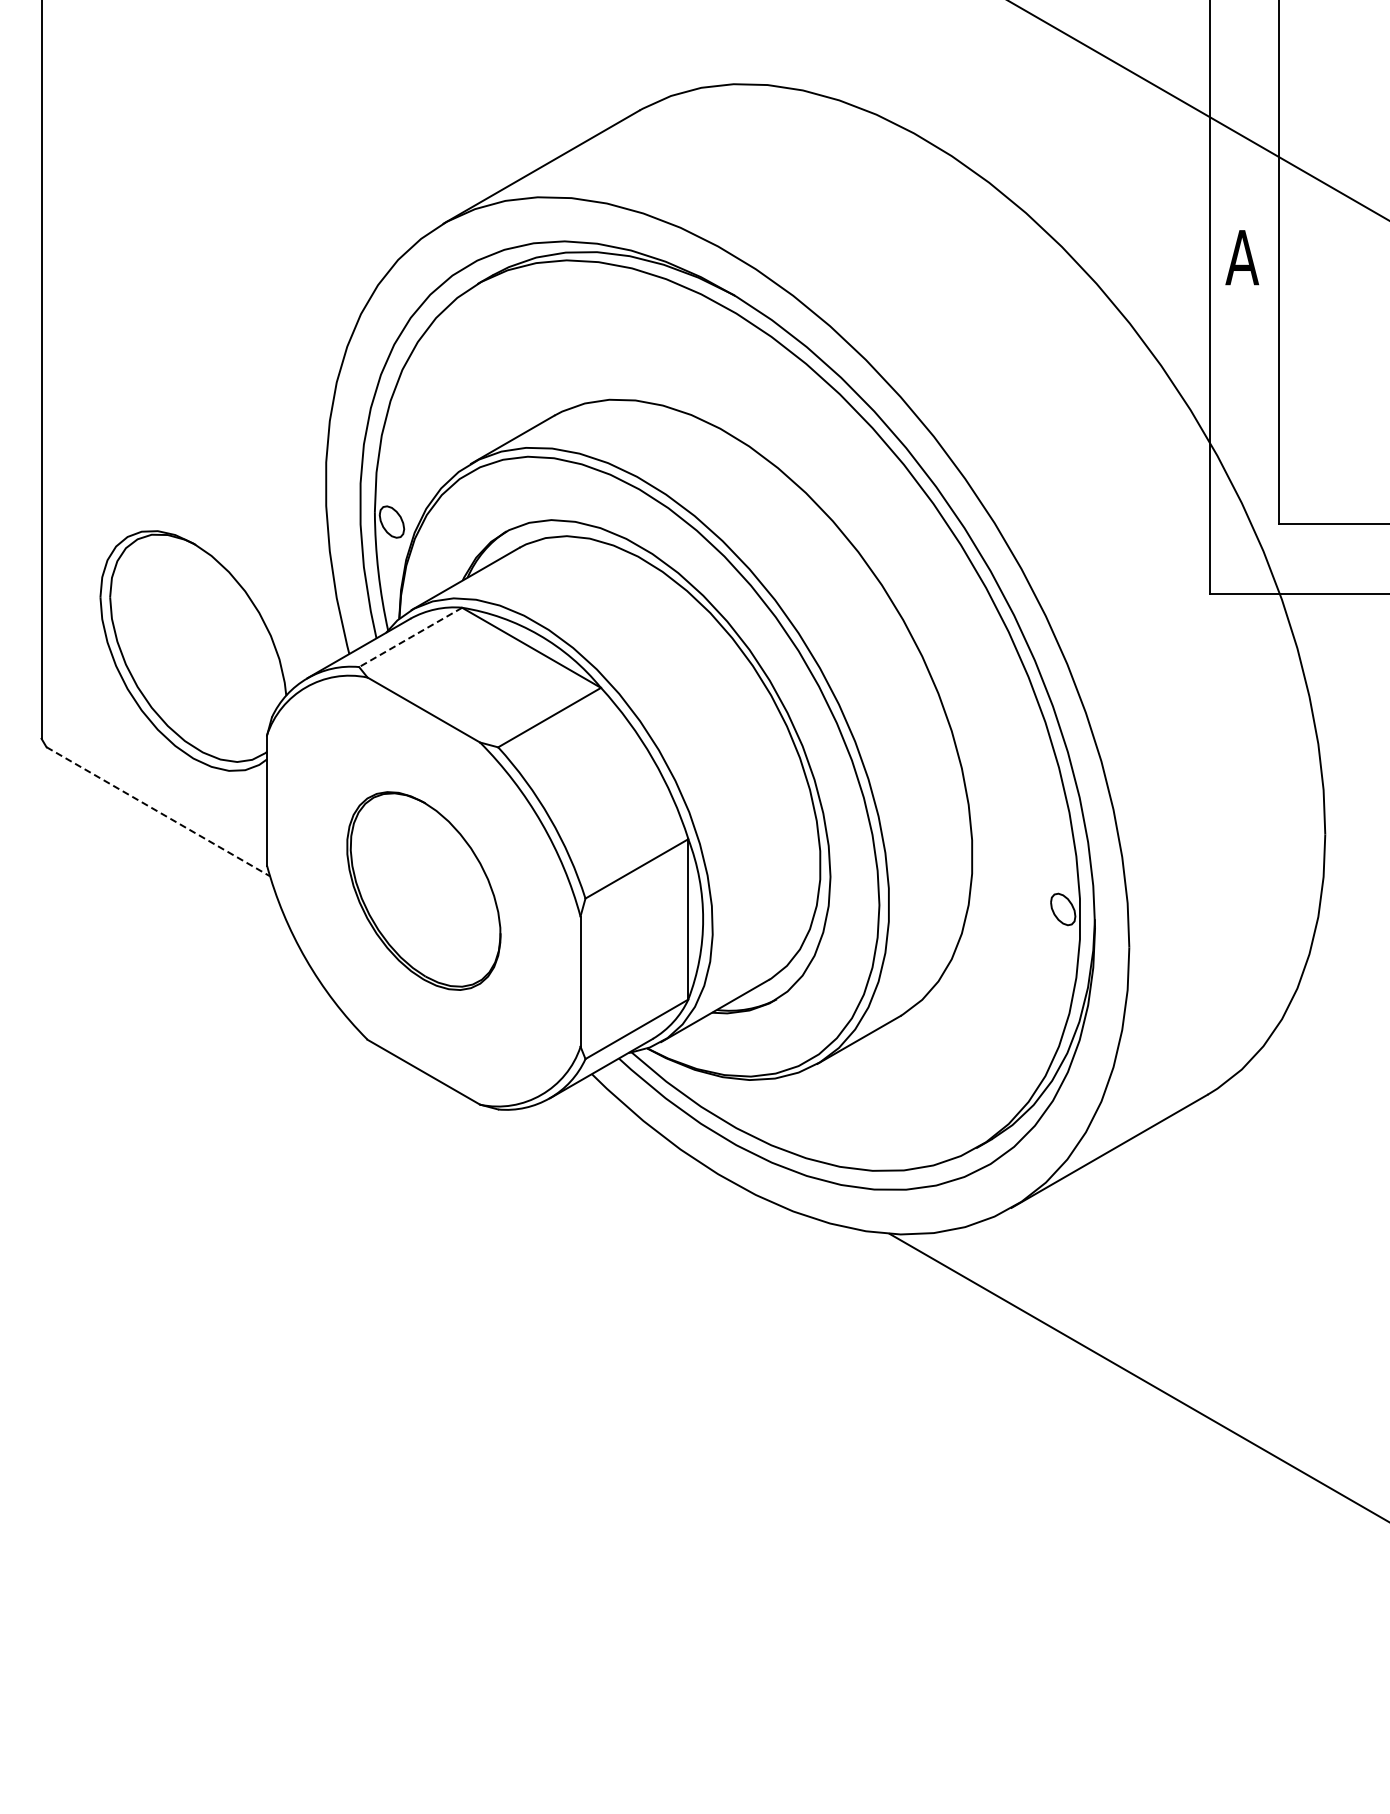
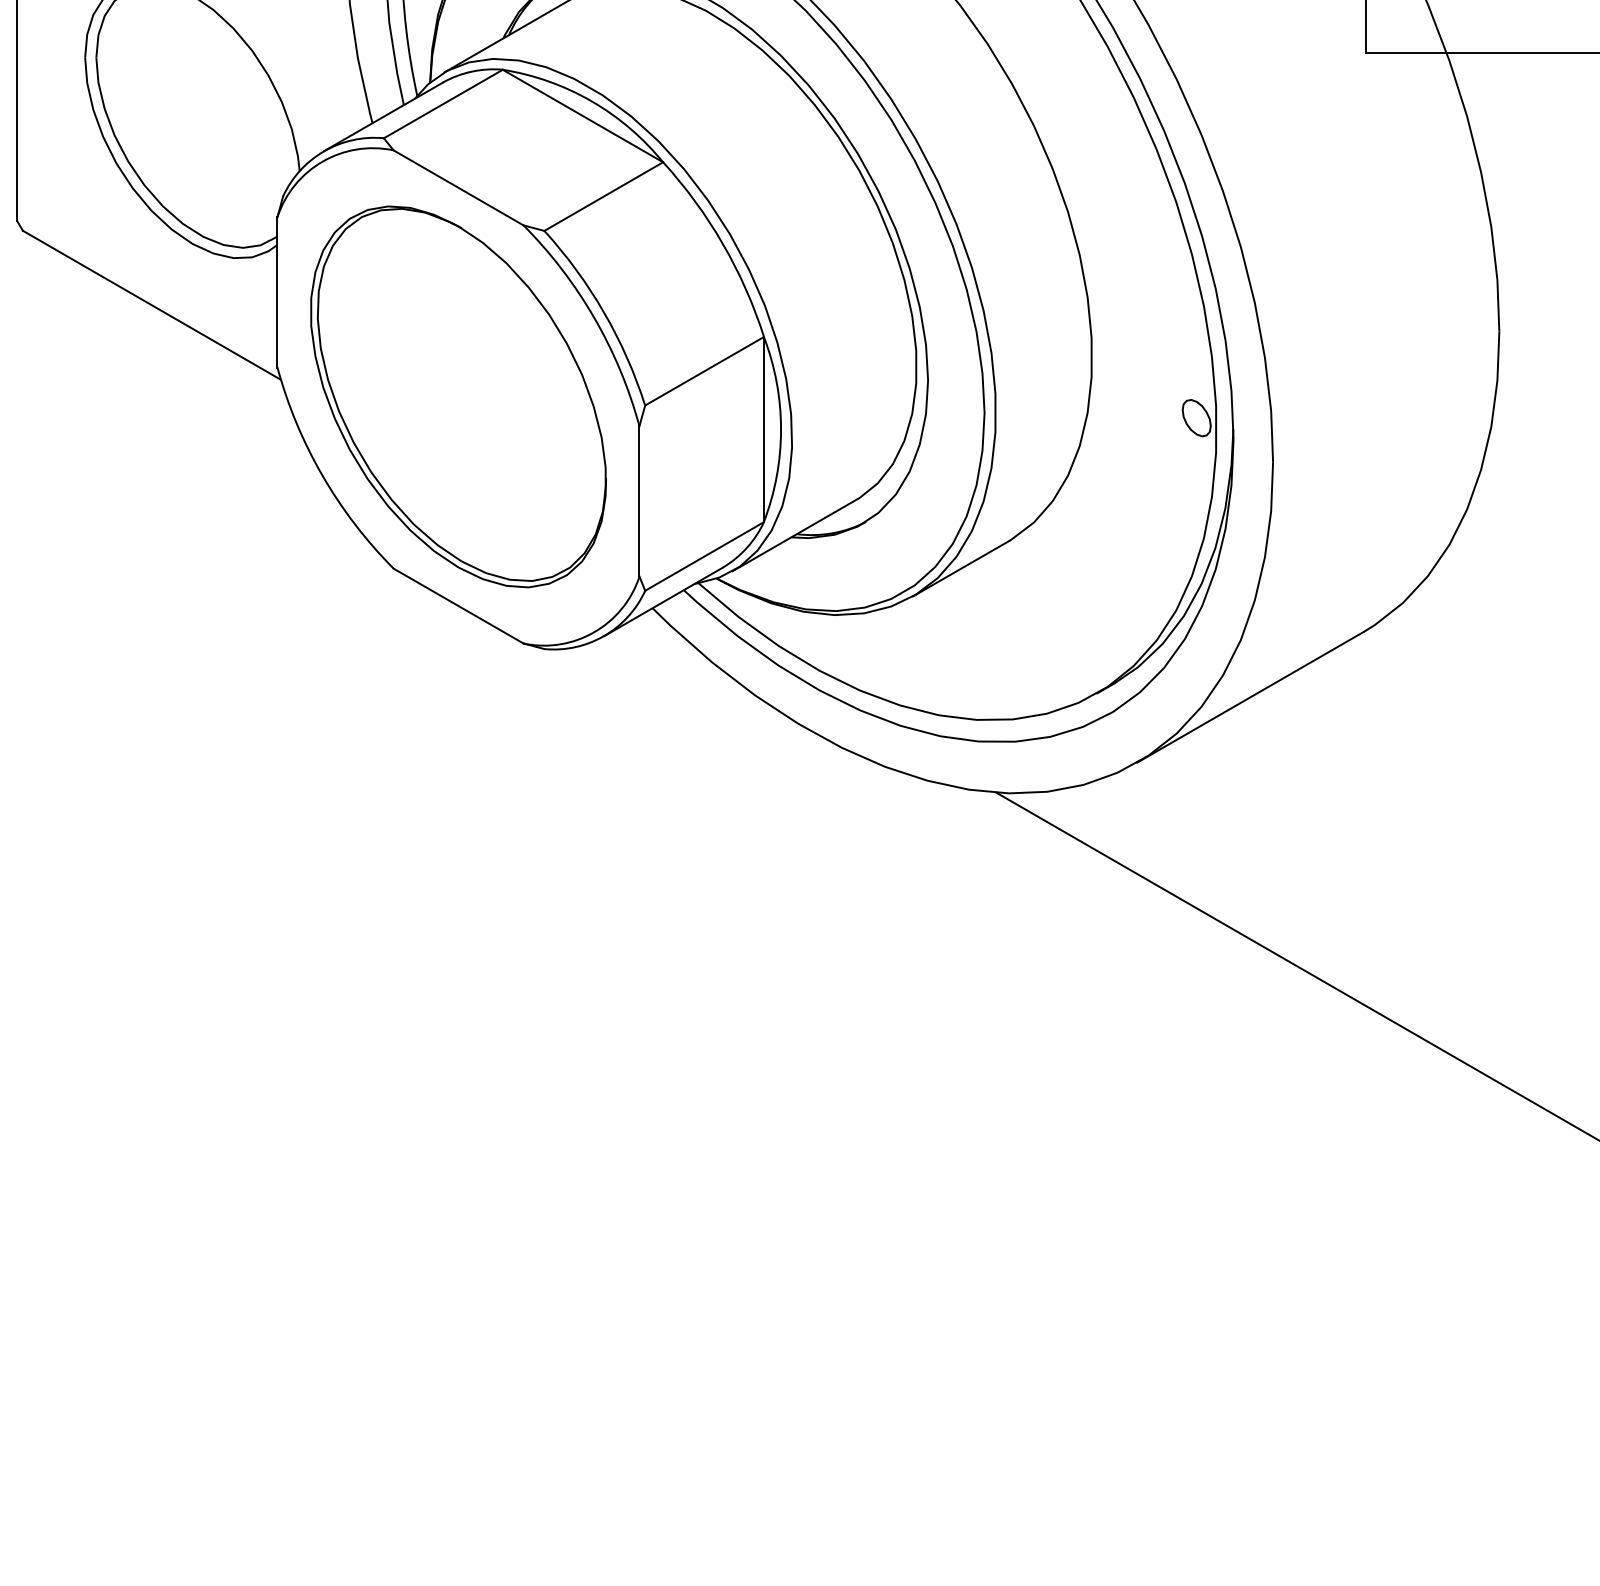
line: (410, 637) -> (443, 104), dashed -> solid
line: (158, 811) -> (152, 305), dashed -> solid
part: (423, 890) -> (458, 396), size x1.67

